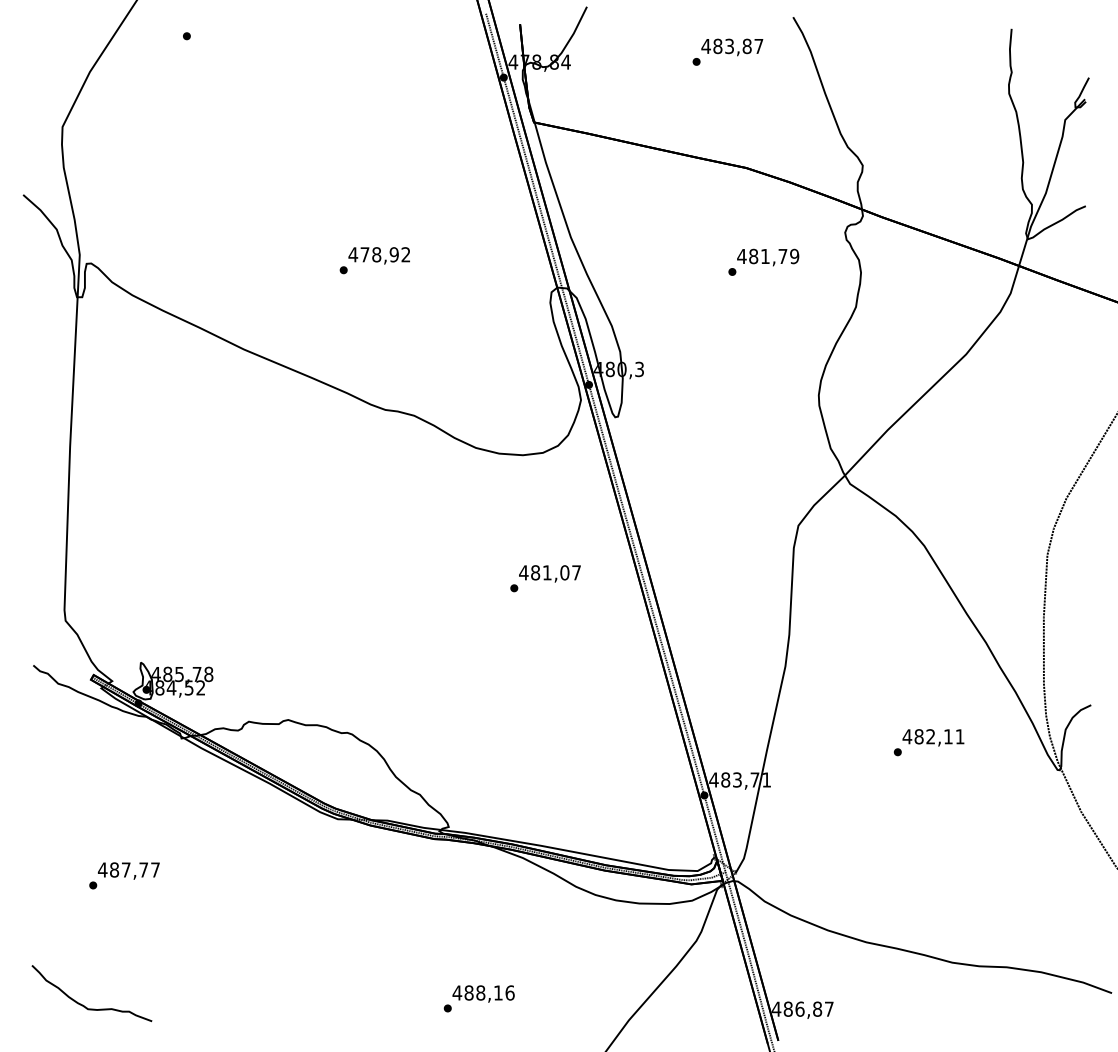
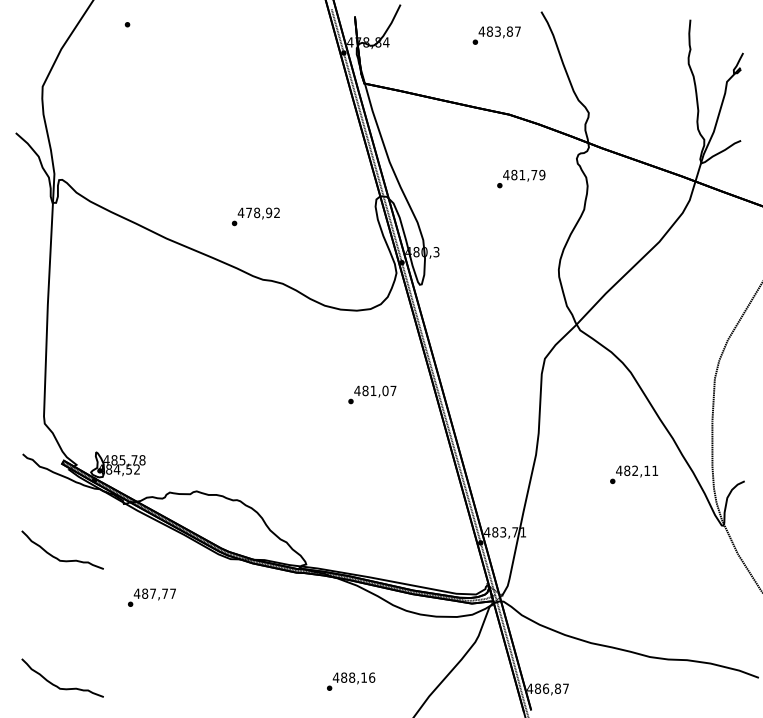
text: (374, 260) -> (255, 216), moved
text: (929, 742) -> (634, 474), moved
curve: (84, 816) -> (57, 557), added
text: (123, 875) -> (151, 597), moved
text: (479, 998) -> (351, 681), moved

